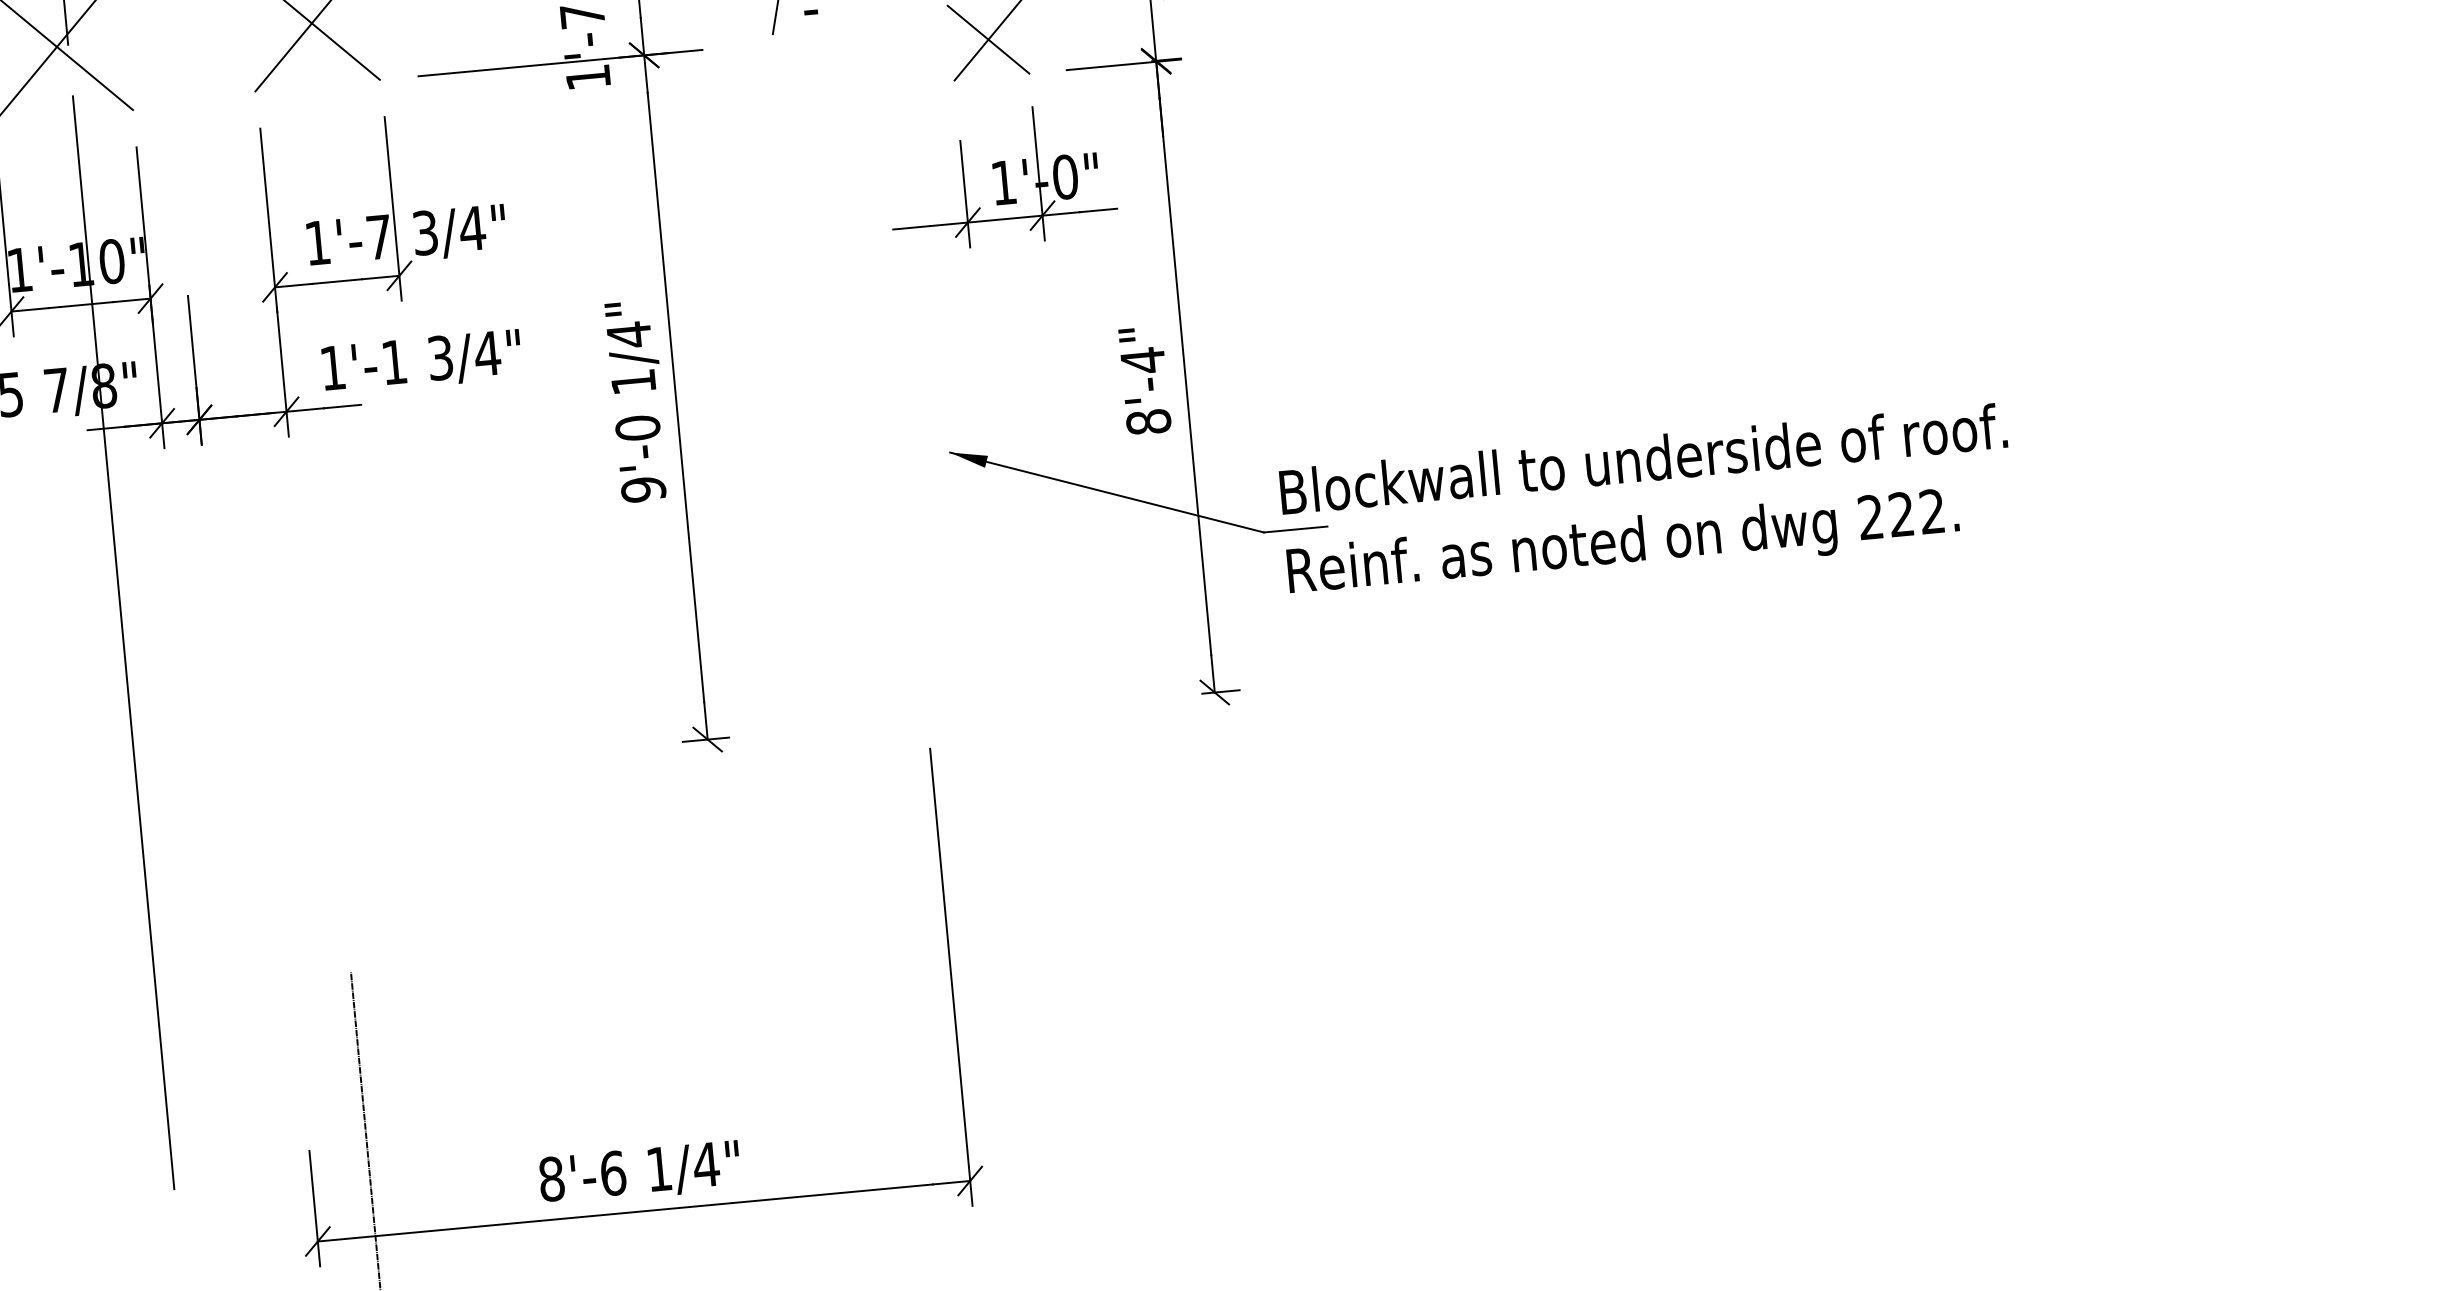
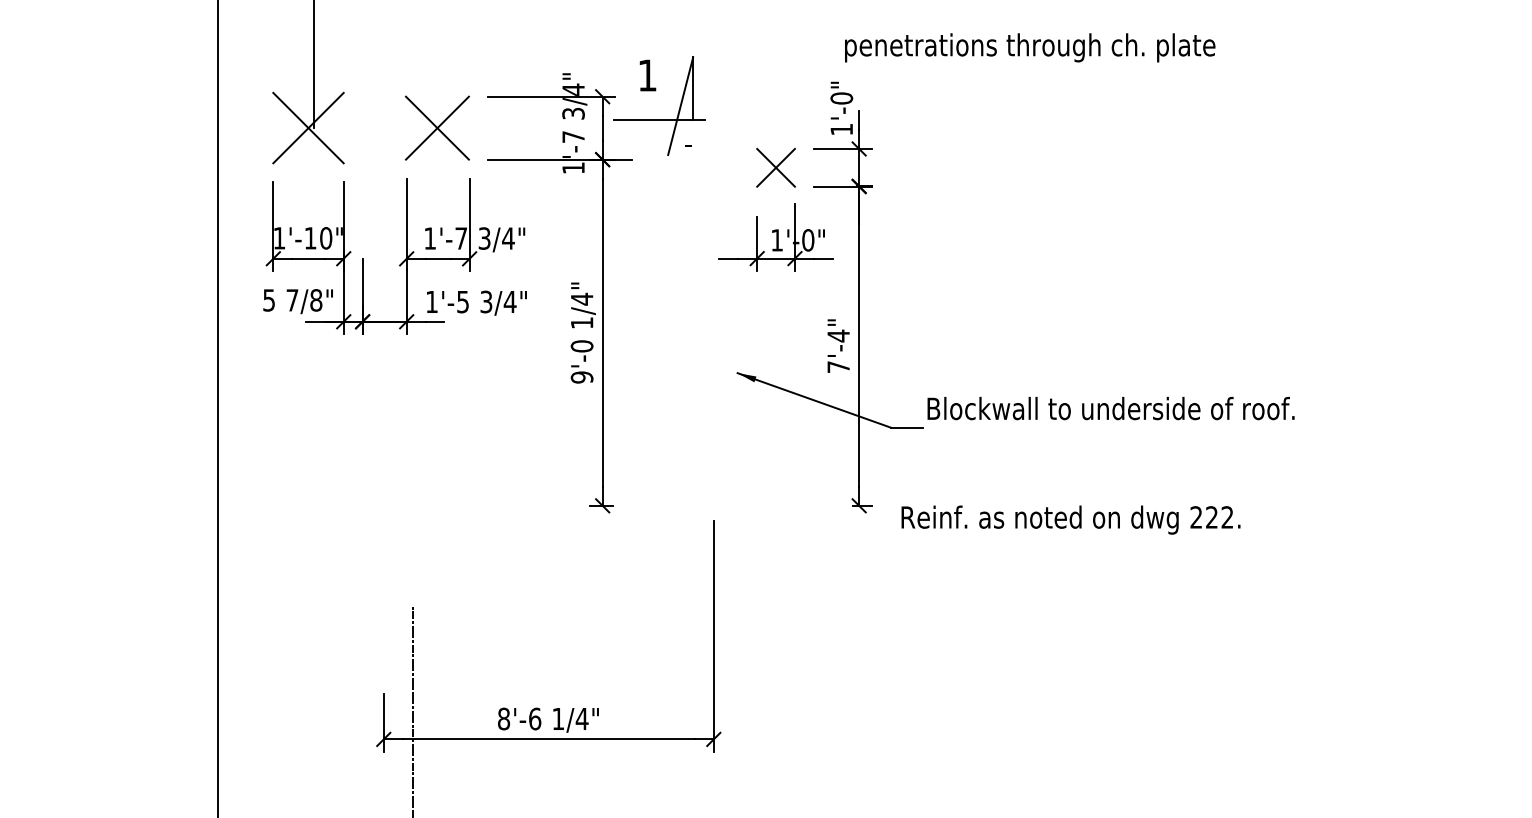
text: (393, 363) -> (462, 302), 1'-1 -> 1'-5
text: (1148, 422) -> (838, 367), 8'-4" -> 7'-4"
text: (1642, 458) -> (1110, 408), moved
text: (1622, 544) -> (1070, 519), moved
line: (124, 641) -> (314, 429), removed

